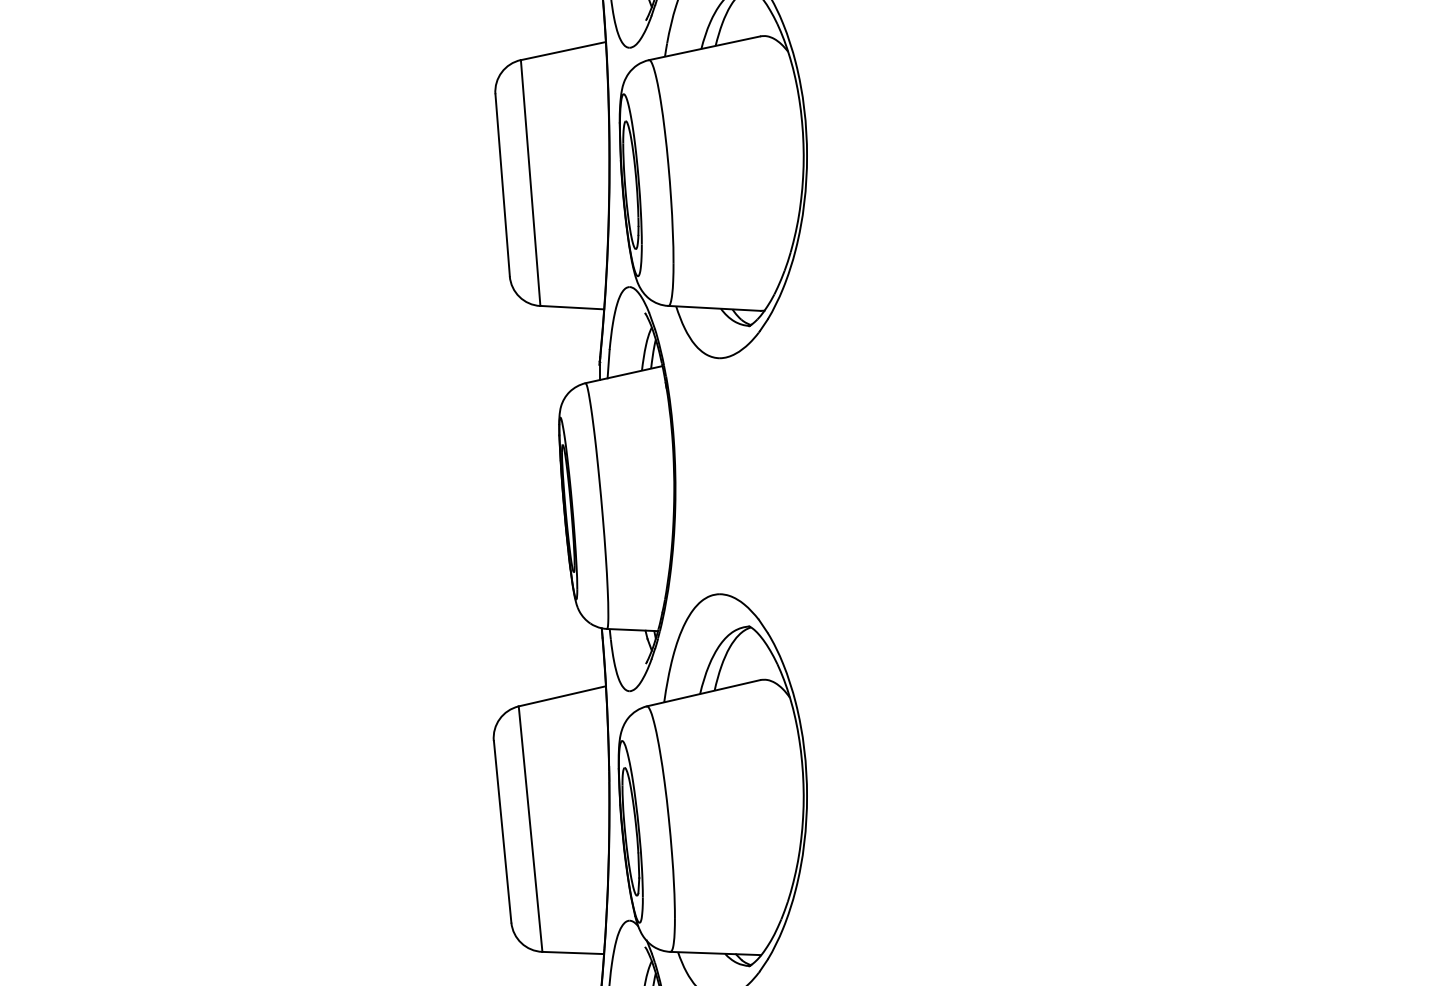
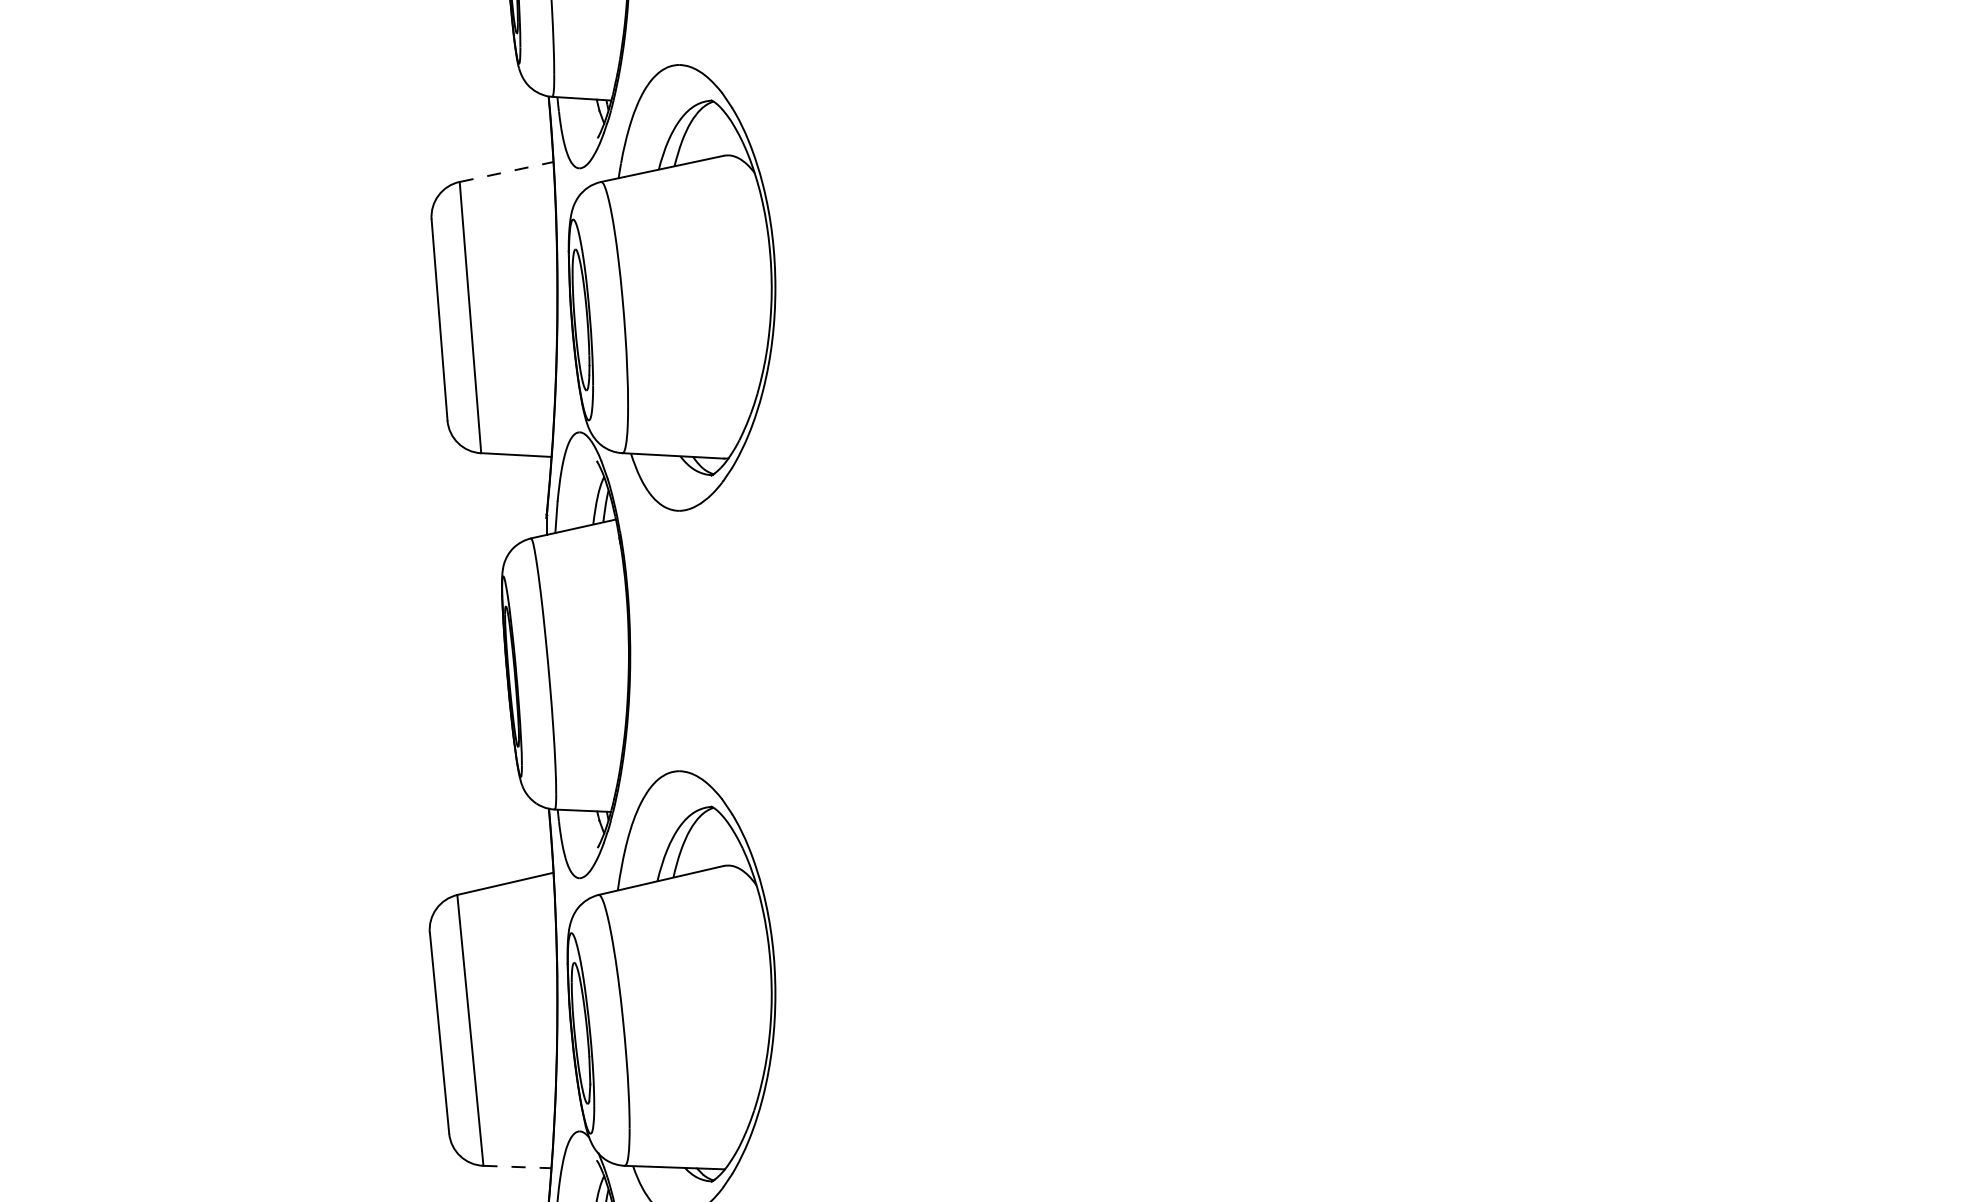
line: (563, 51) -> (506, 172), solid -> dashed
line: (573, 953) -> (517, 1167), solid -> dashed

